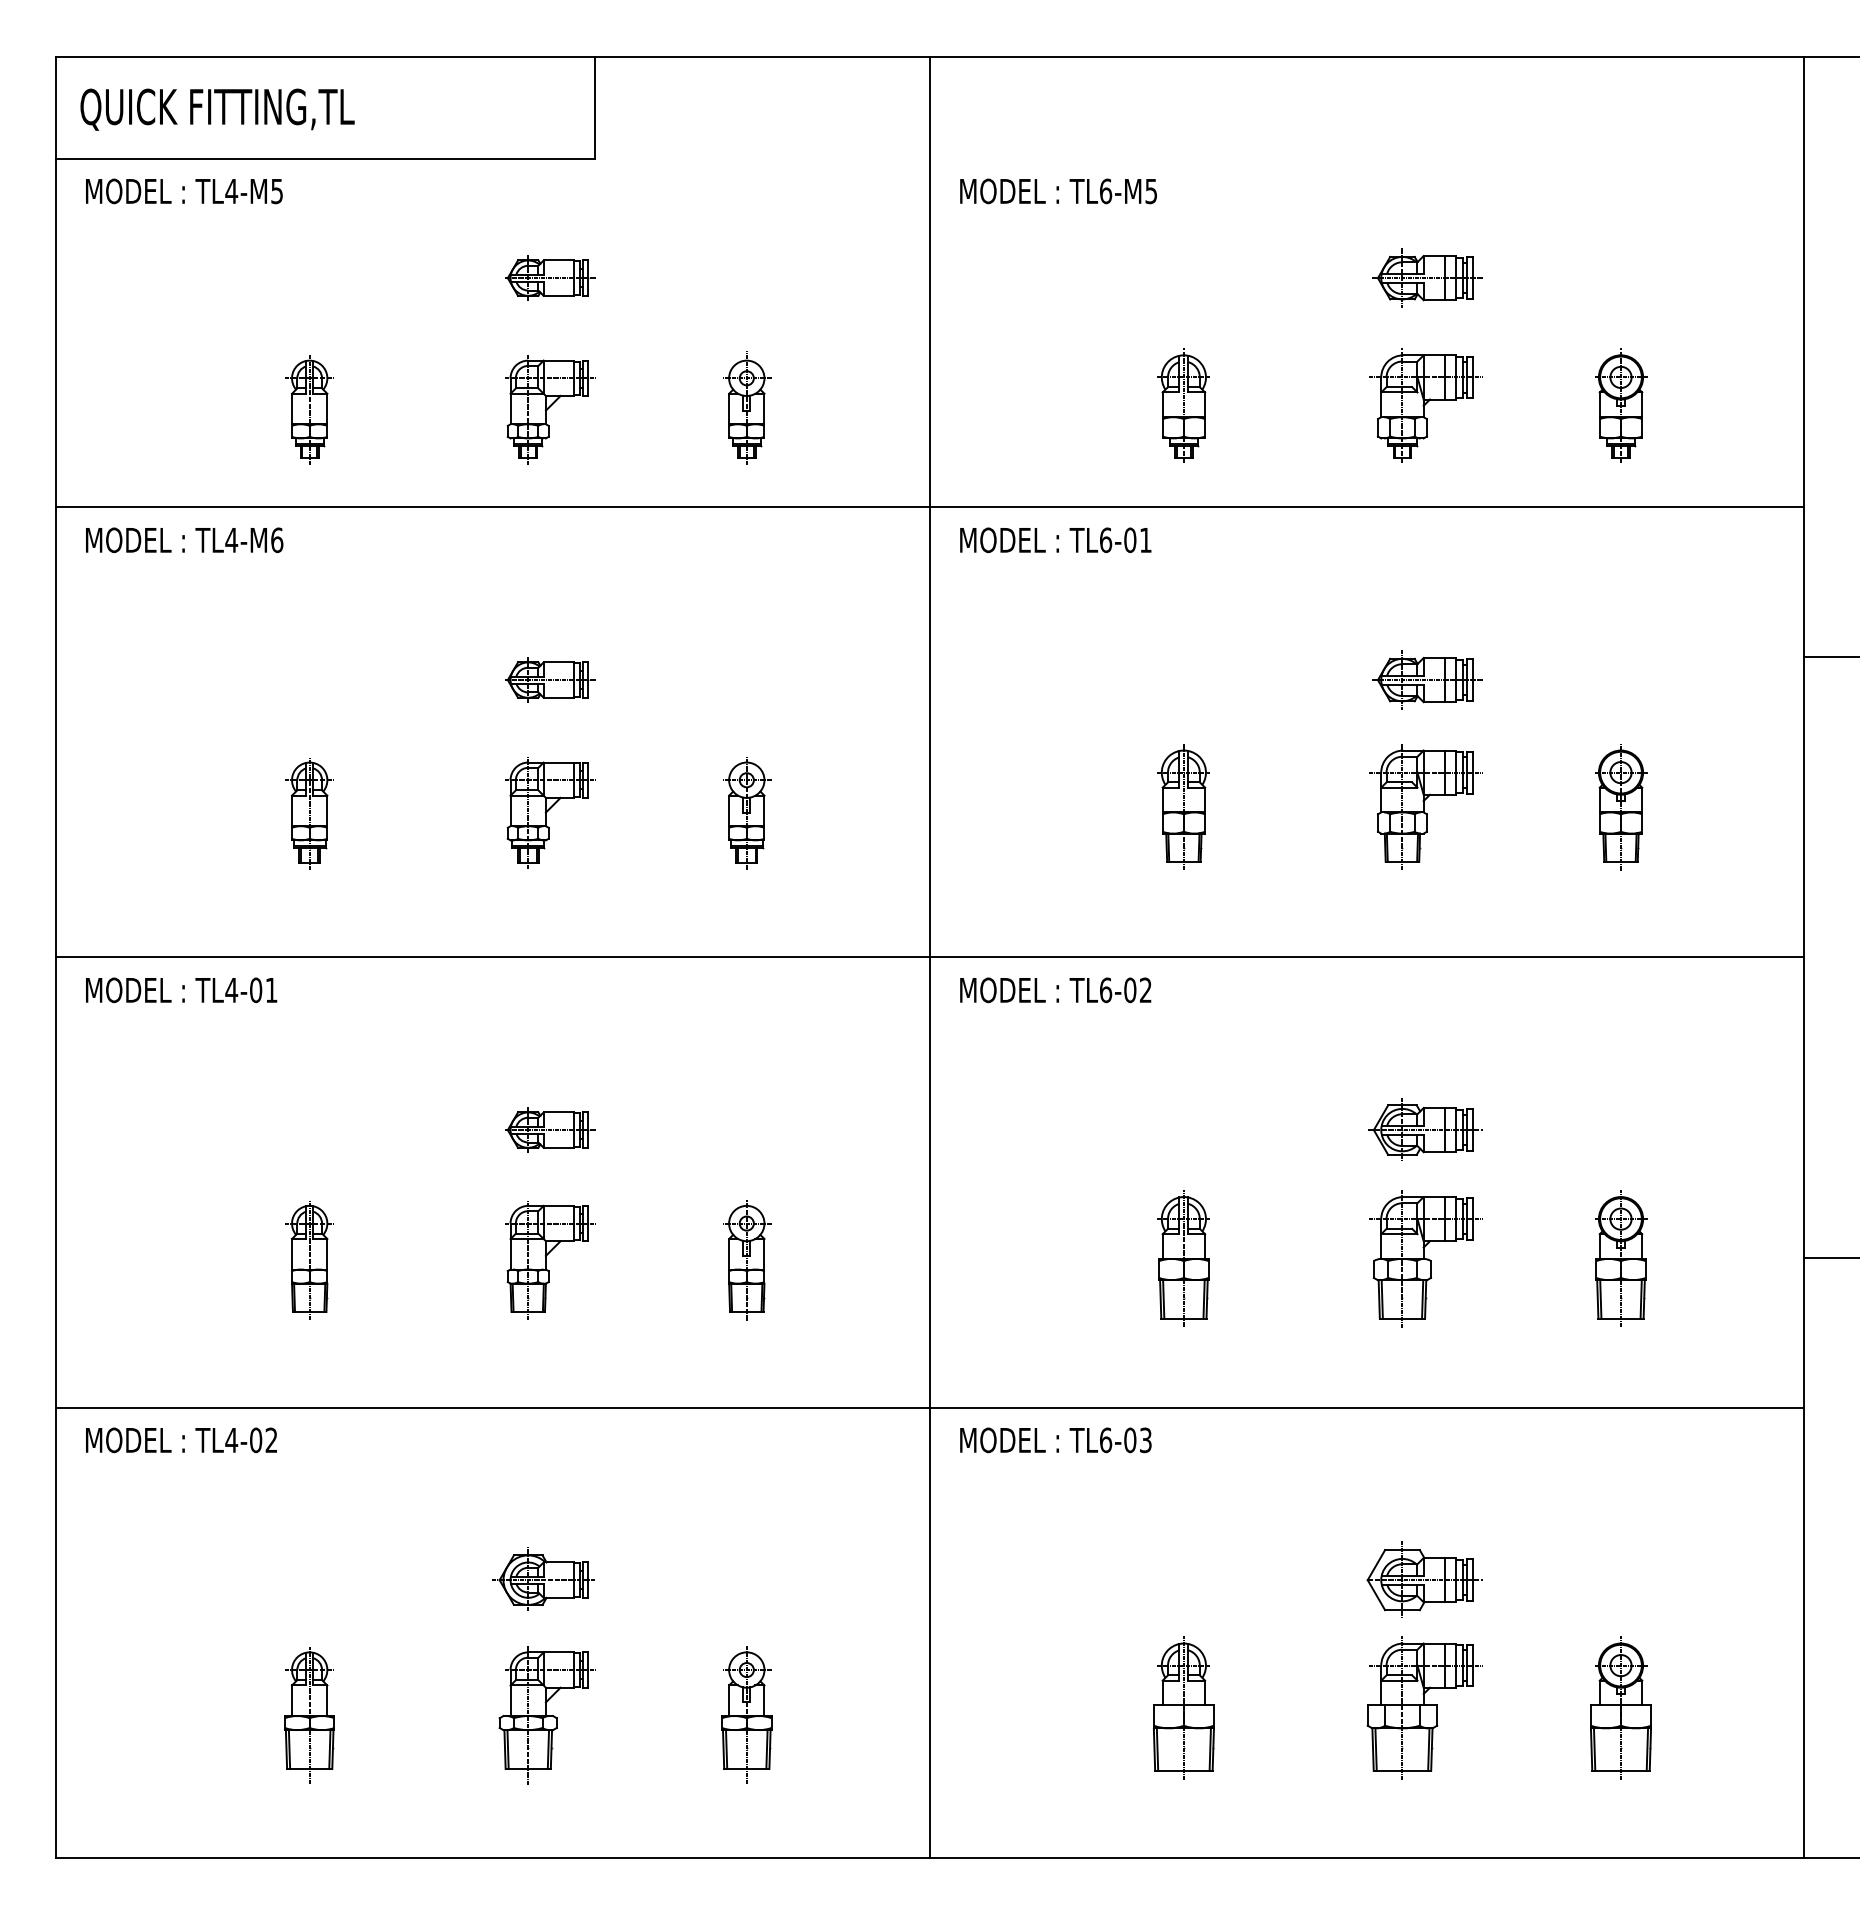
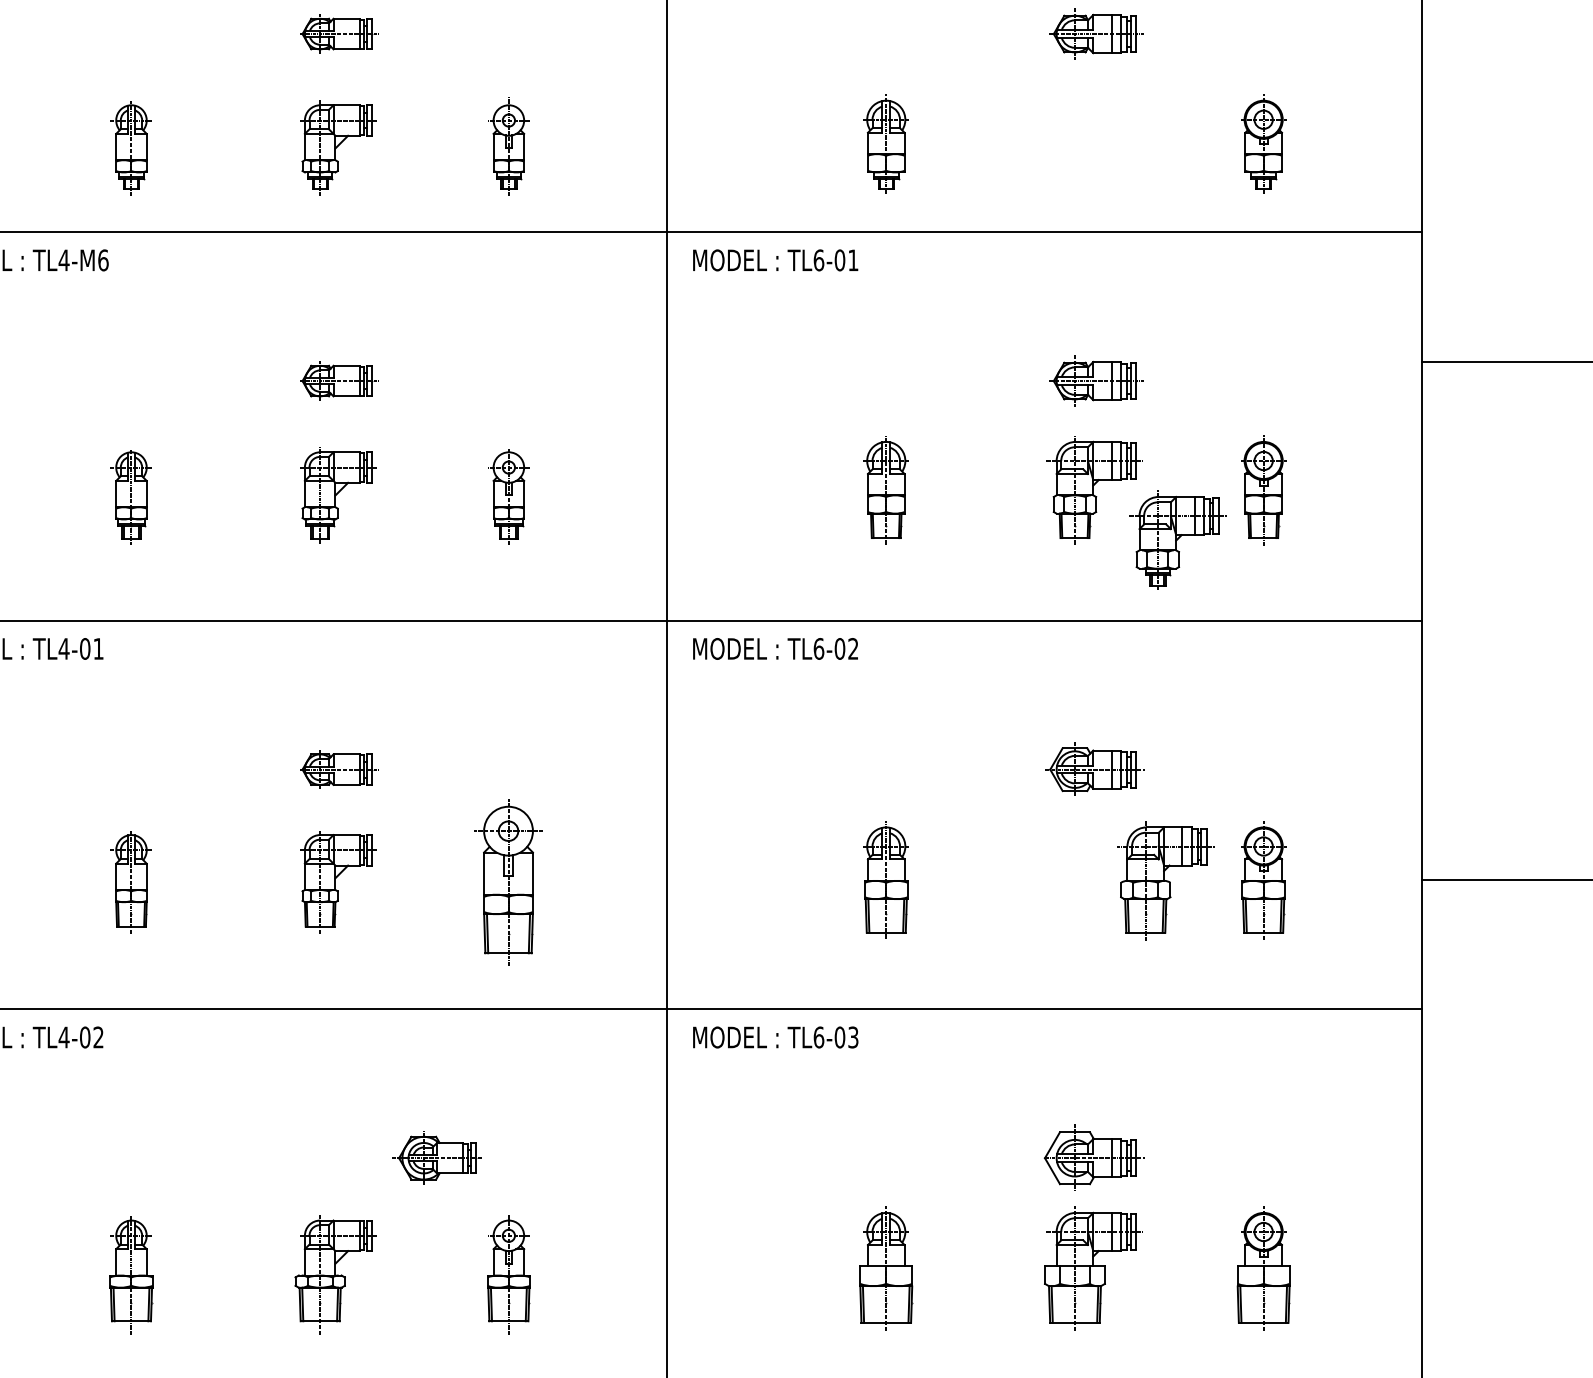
part: (1425, 405) -> (1177, 540), moved
part: (1425, 1258) -> (1165, 880), moved
part: (747, 1260) -> (509, 882), size x1.6
part: (543, 1578) -> (436, 1156), moved

